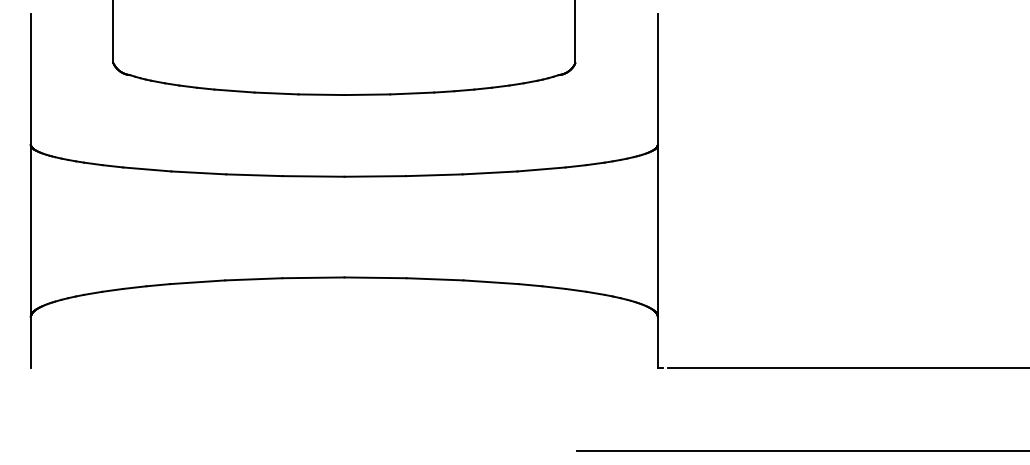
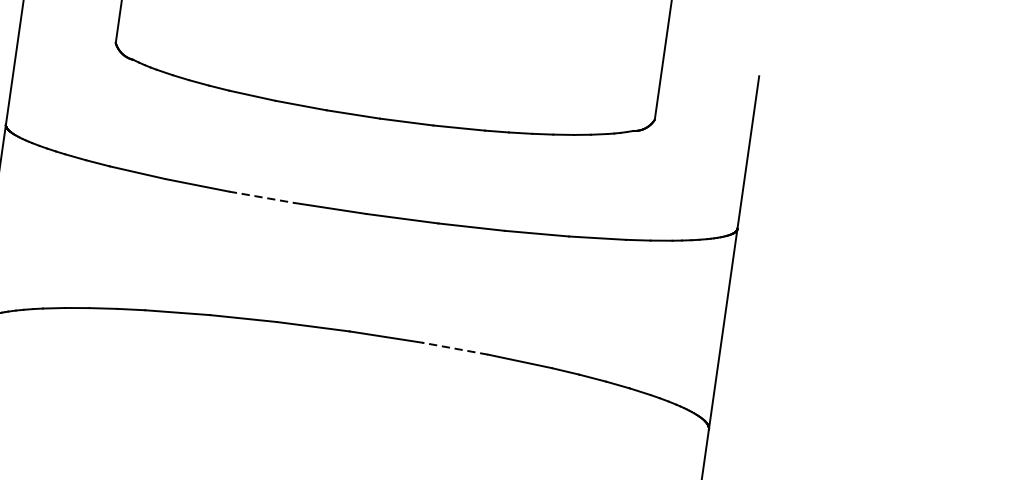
line: (254, 175) -> (261, 197), solid -> dashed
line: (435, 279) -> (455, 348), solid -> dashed

